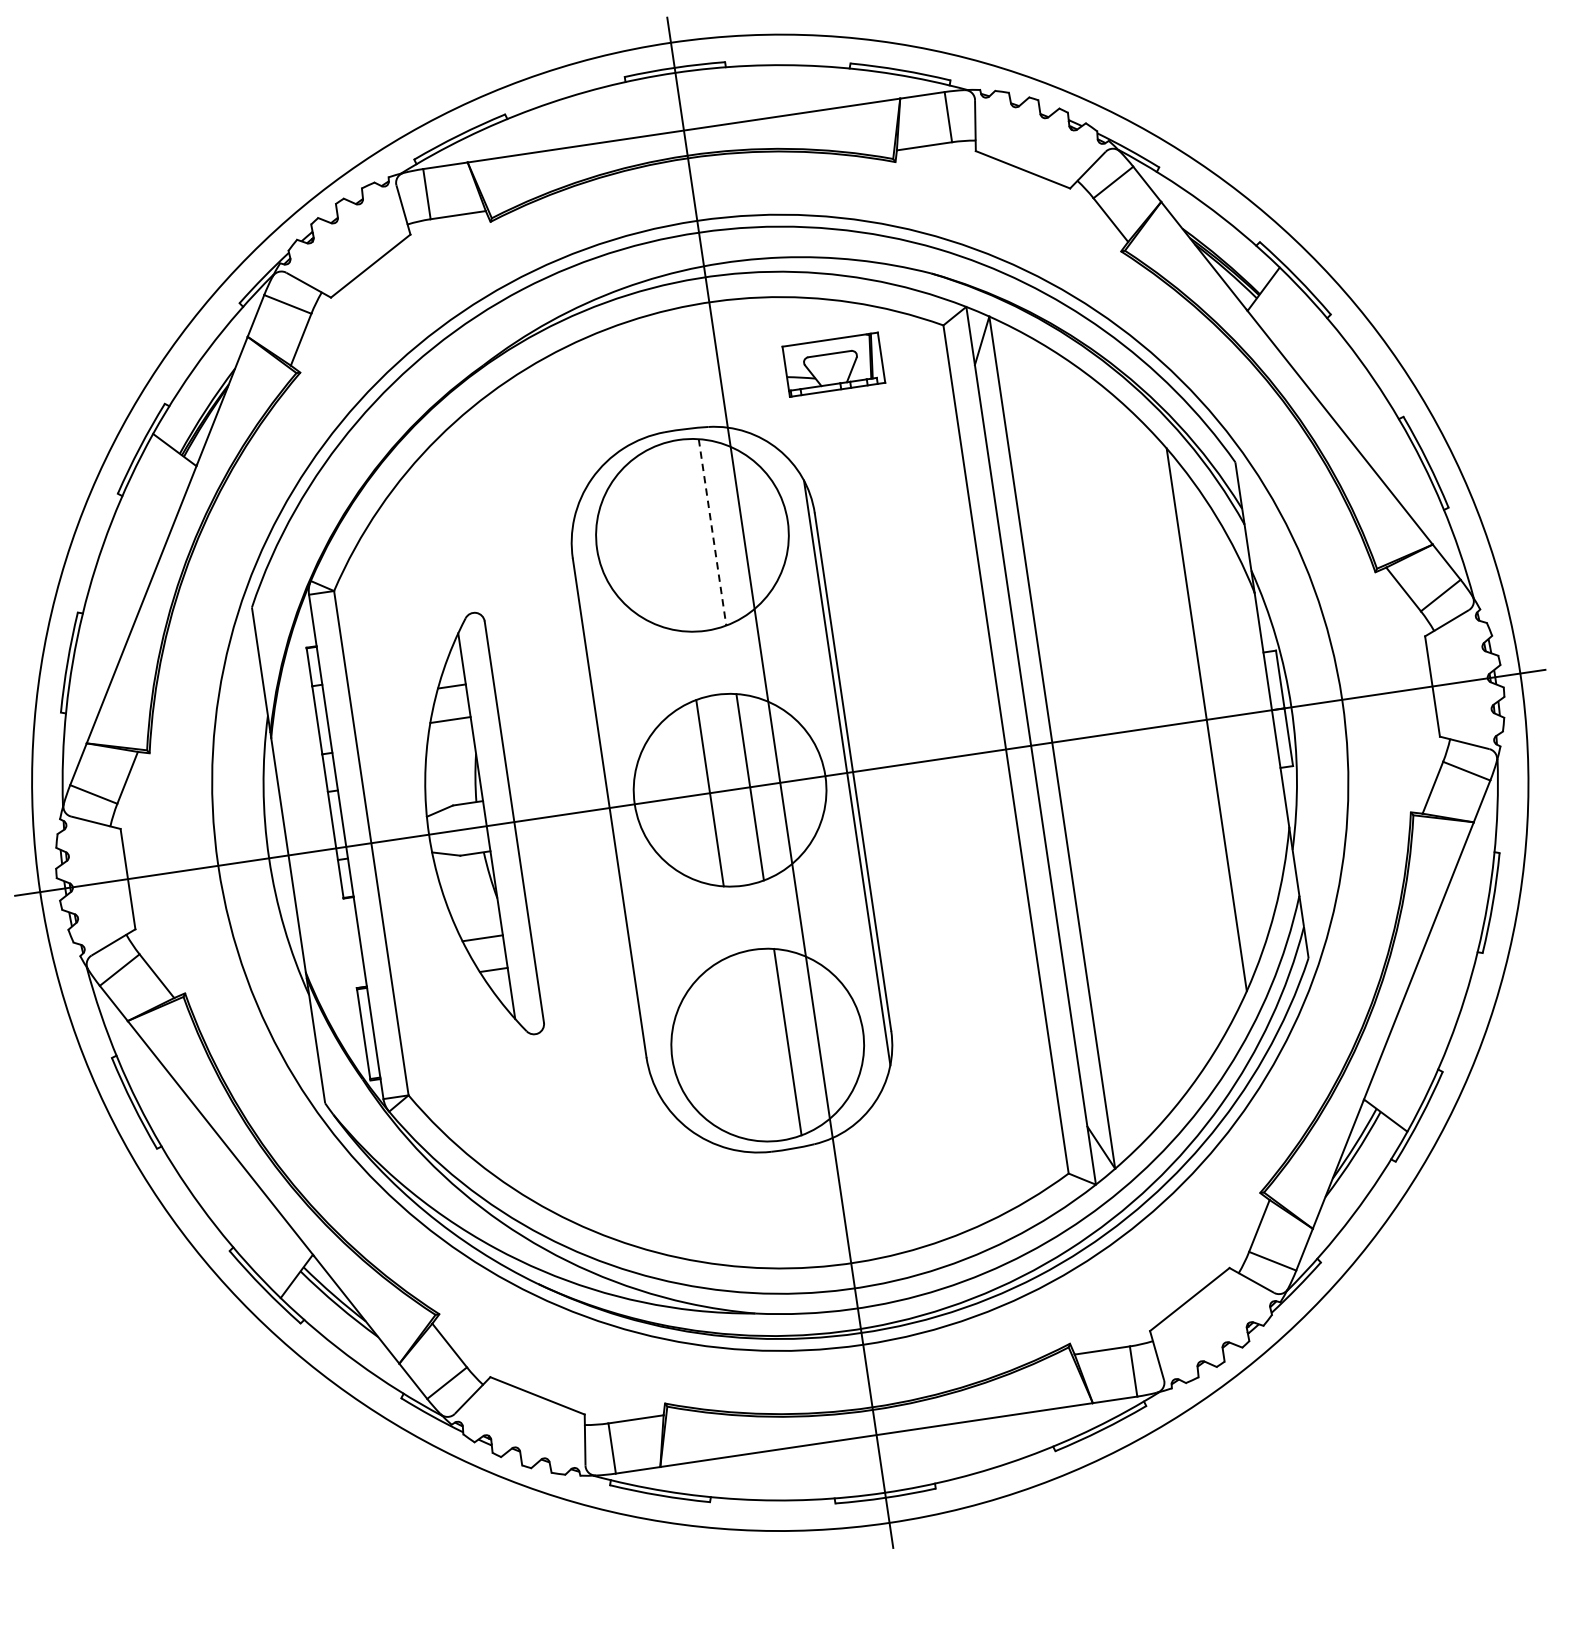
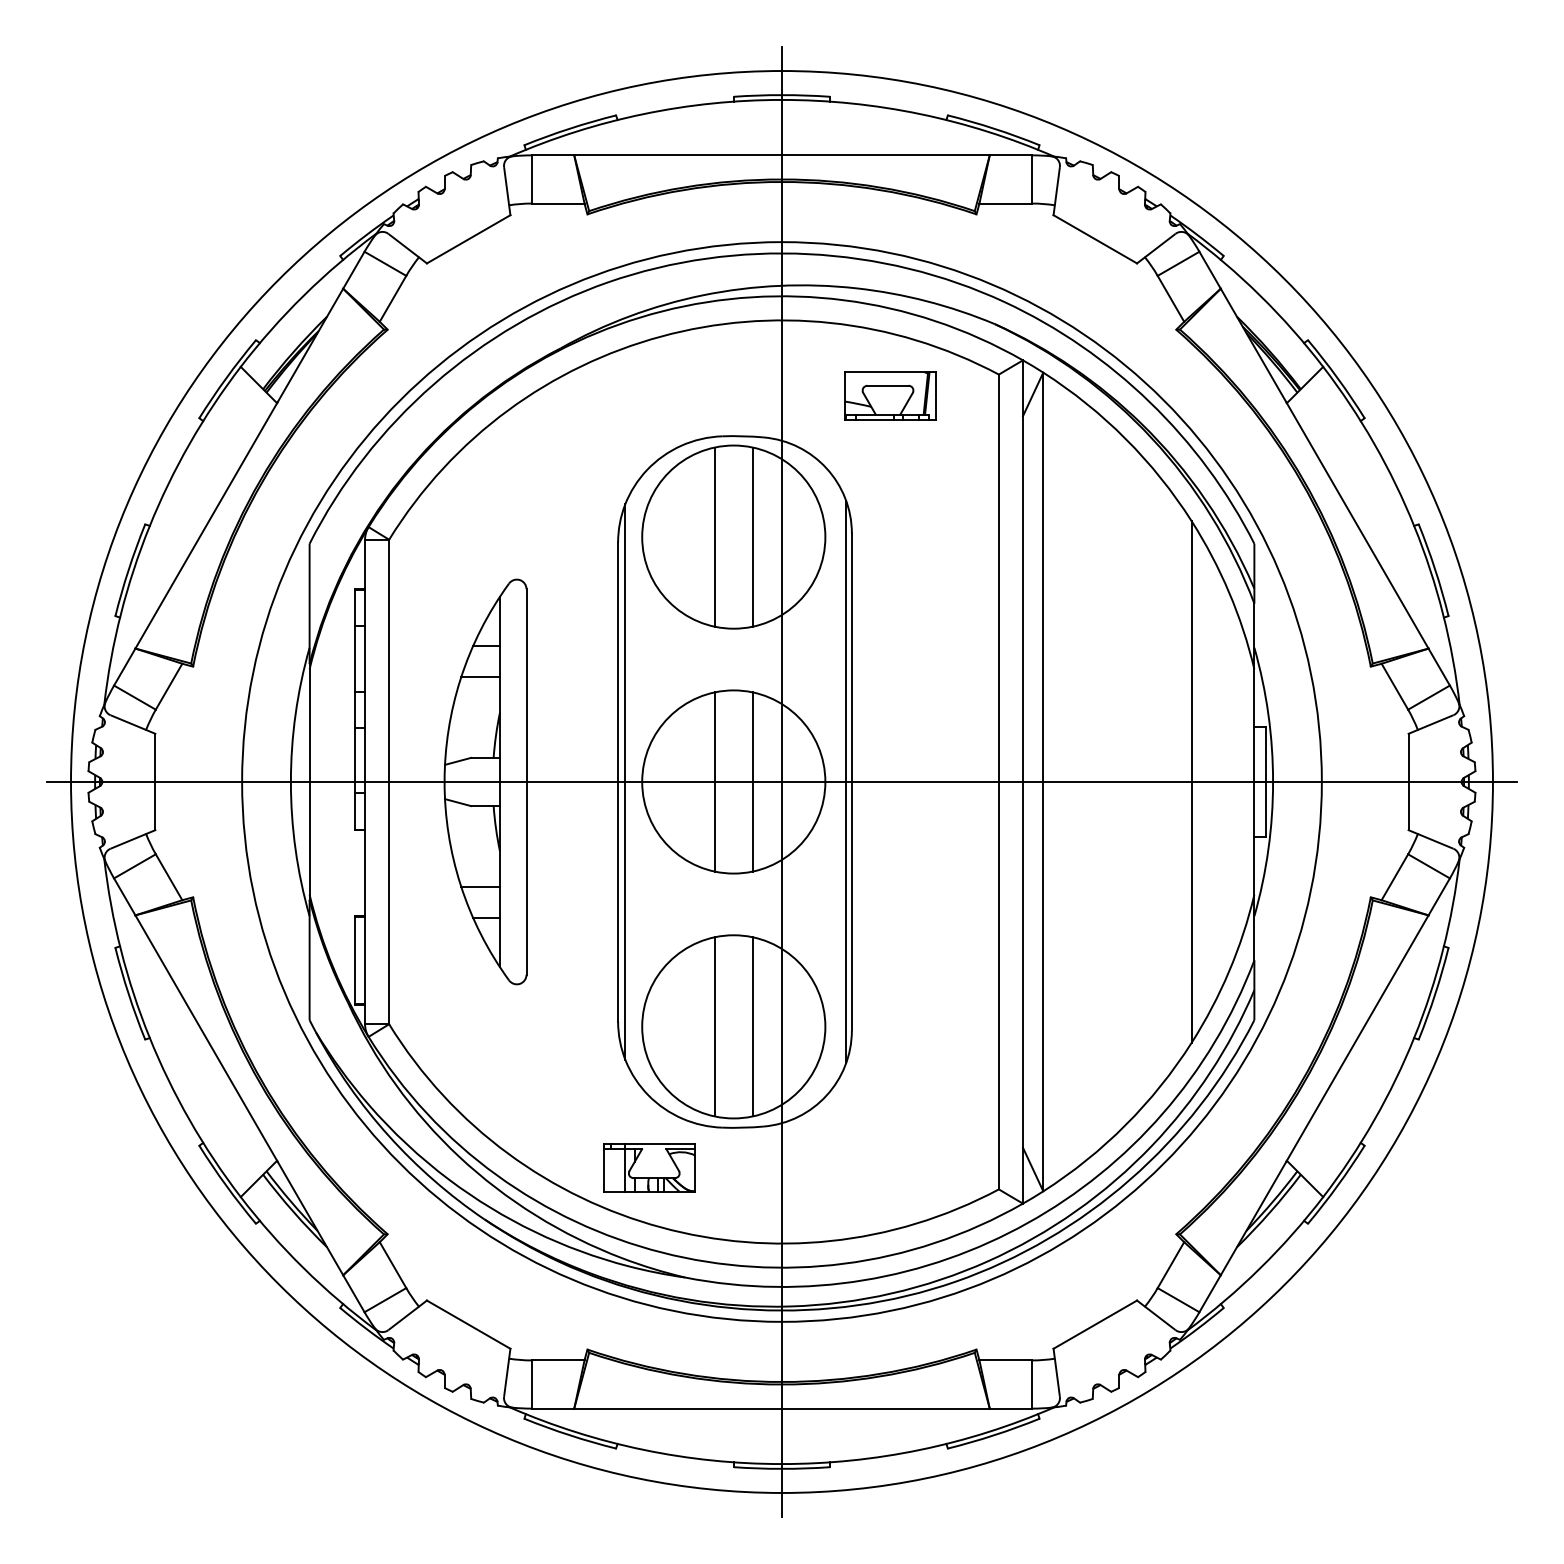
line: (713, 532) -> (753, 537), dashed -> solid
line: (672, 537) -> (714, 536), added
line: (617, 806) -> (625, 781), added
line: (747, 1047) -> (714, 1026), added
part: (701, 1204) -> (649, 1167), added

